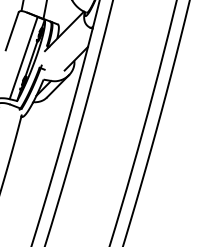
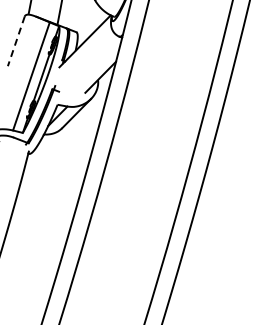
line: (12, 31) -> (16, 41), solid -> dashed

